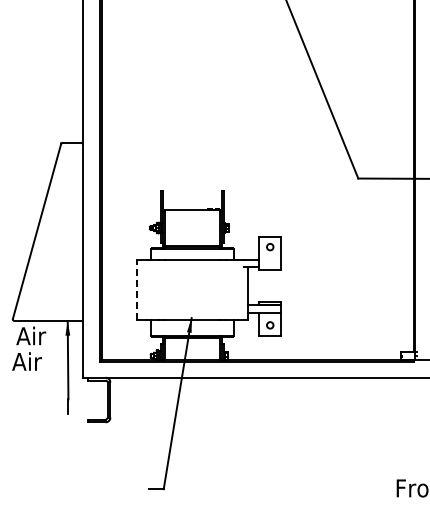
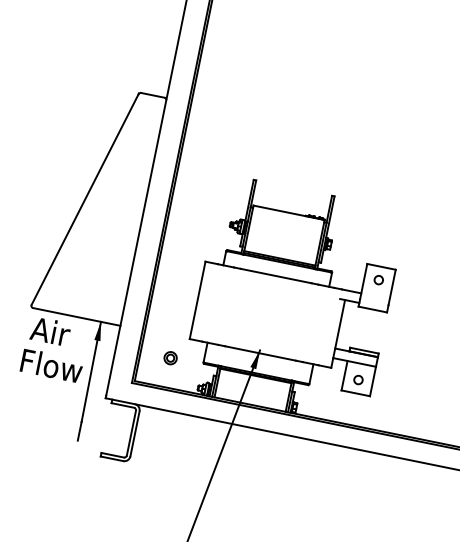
line: (137, 289) -> (198, 299), dashed -> solid
part: (125, 337) -> (170, 357), added
text: (36, 361) -> (50, 365), Air -> Flow

